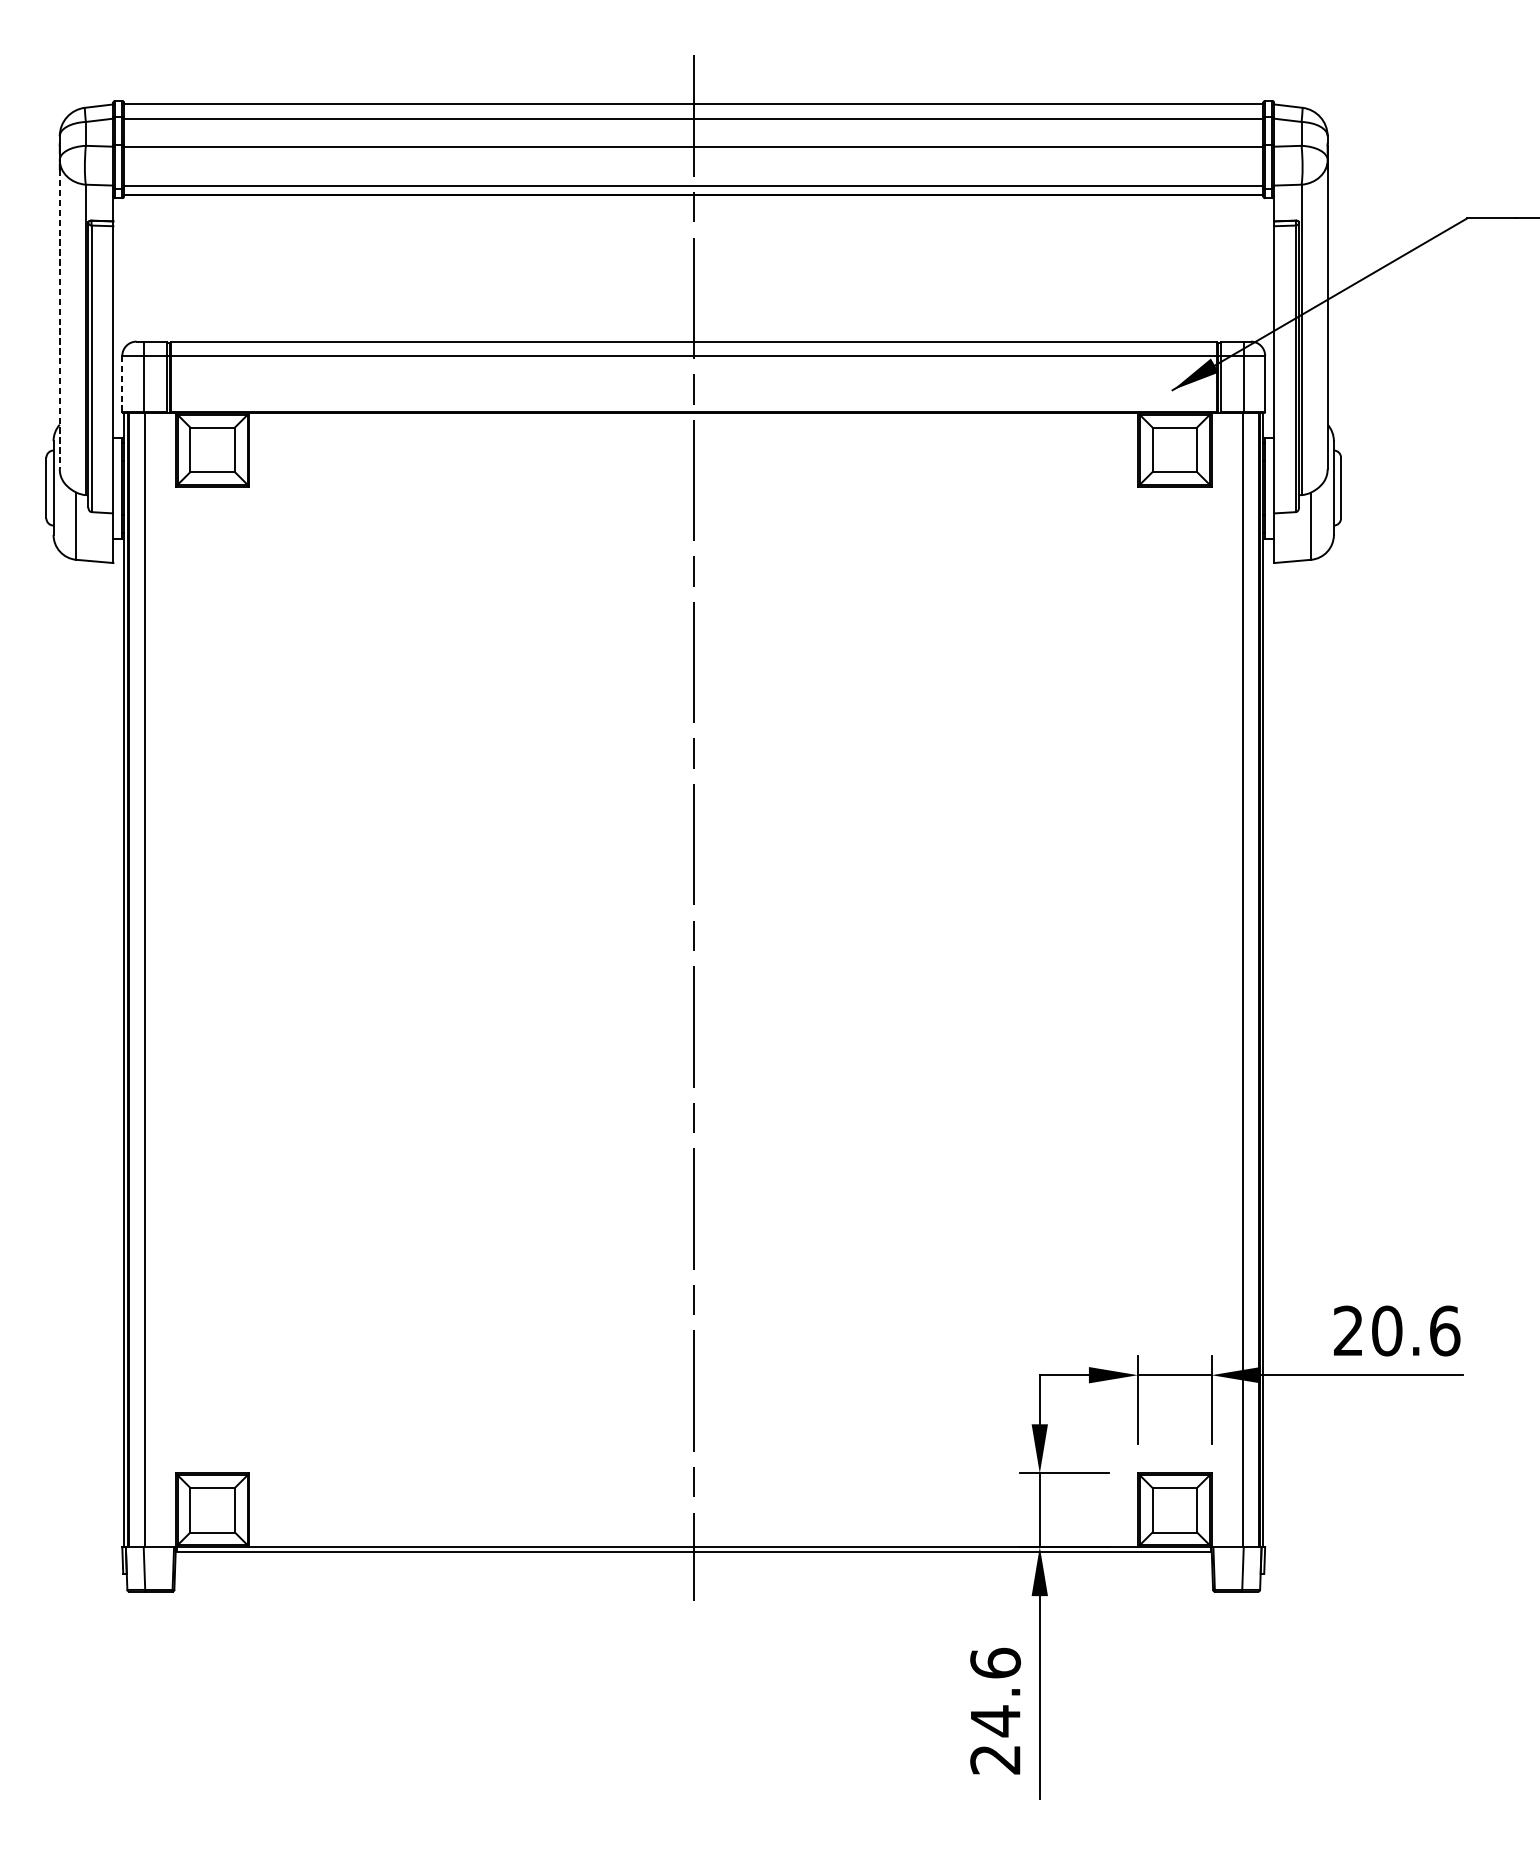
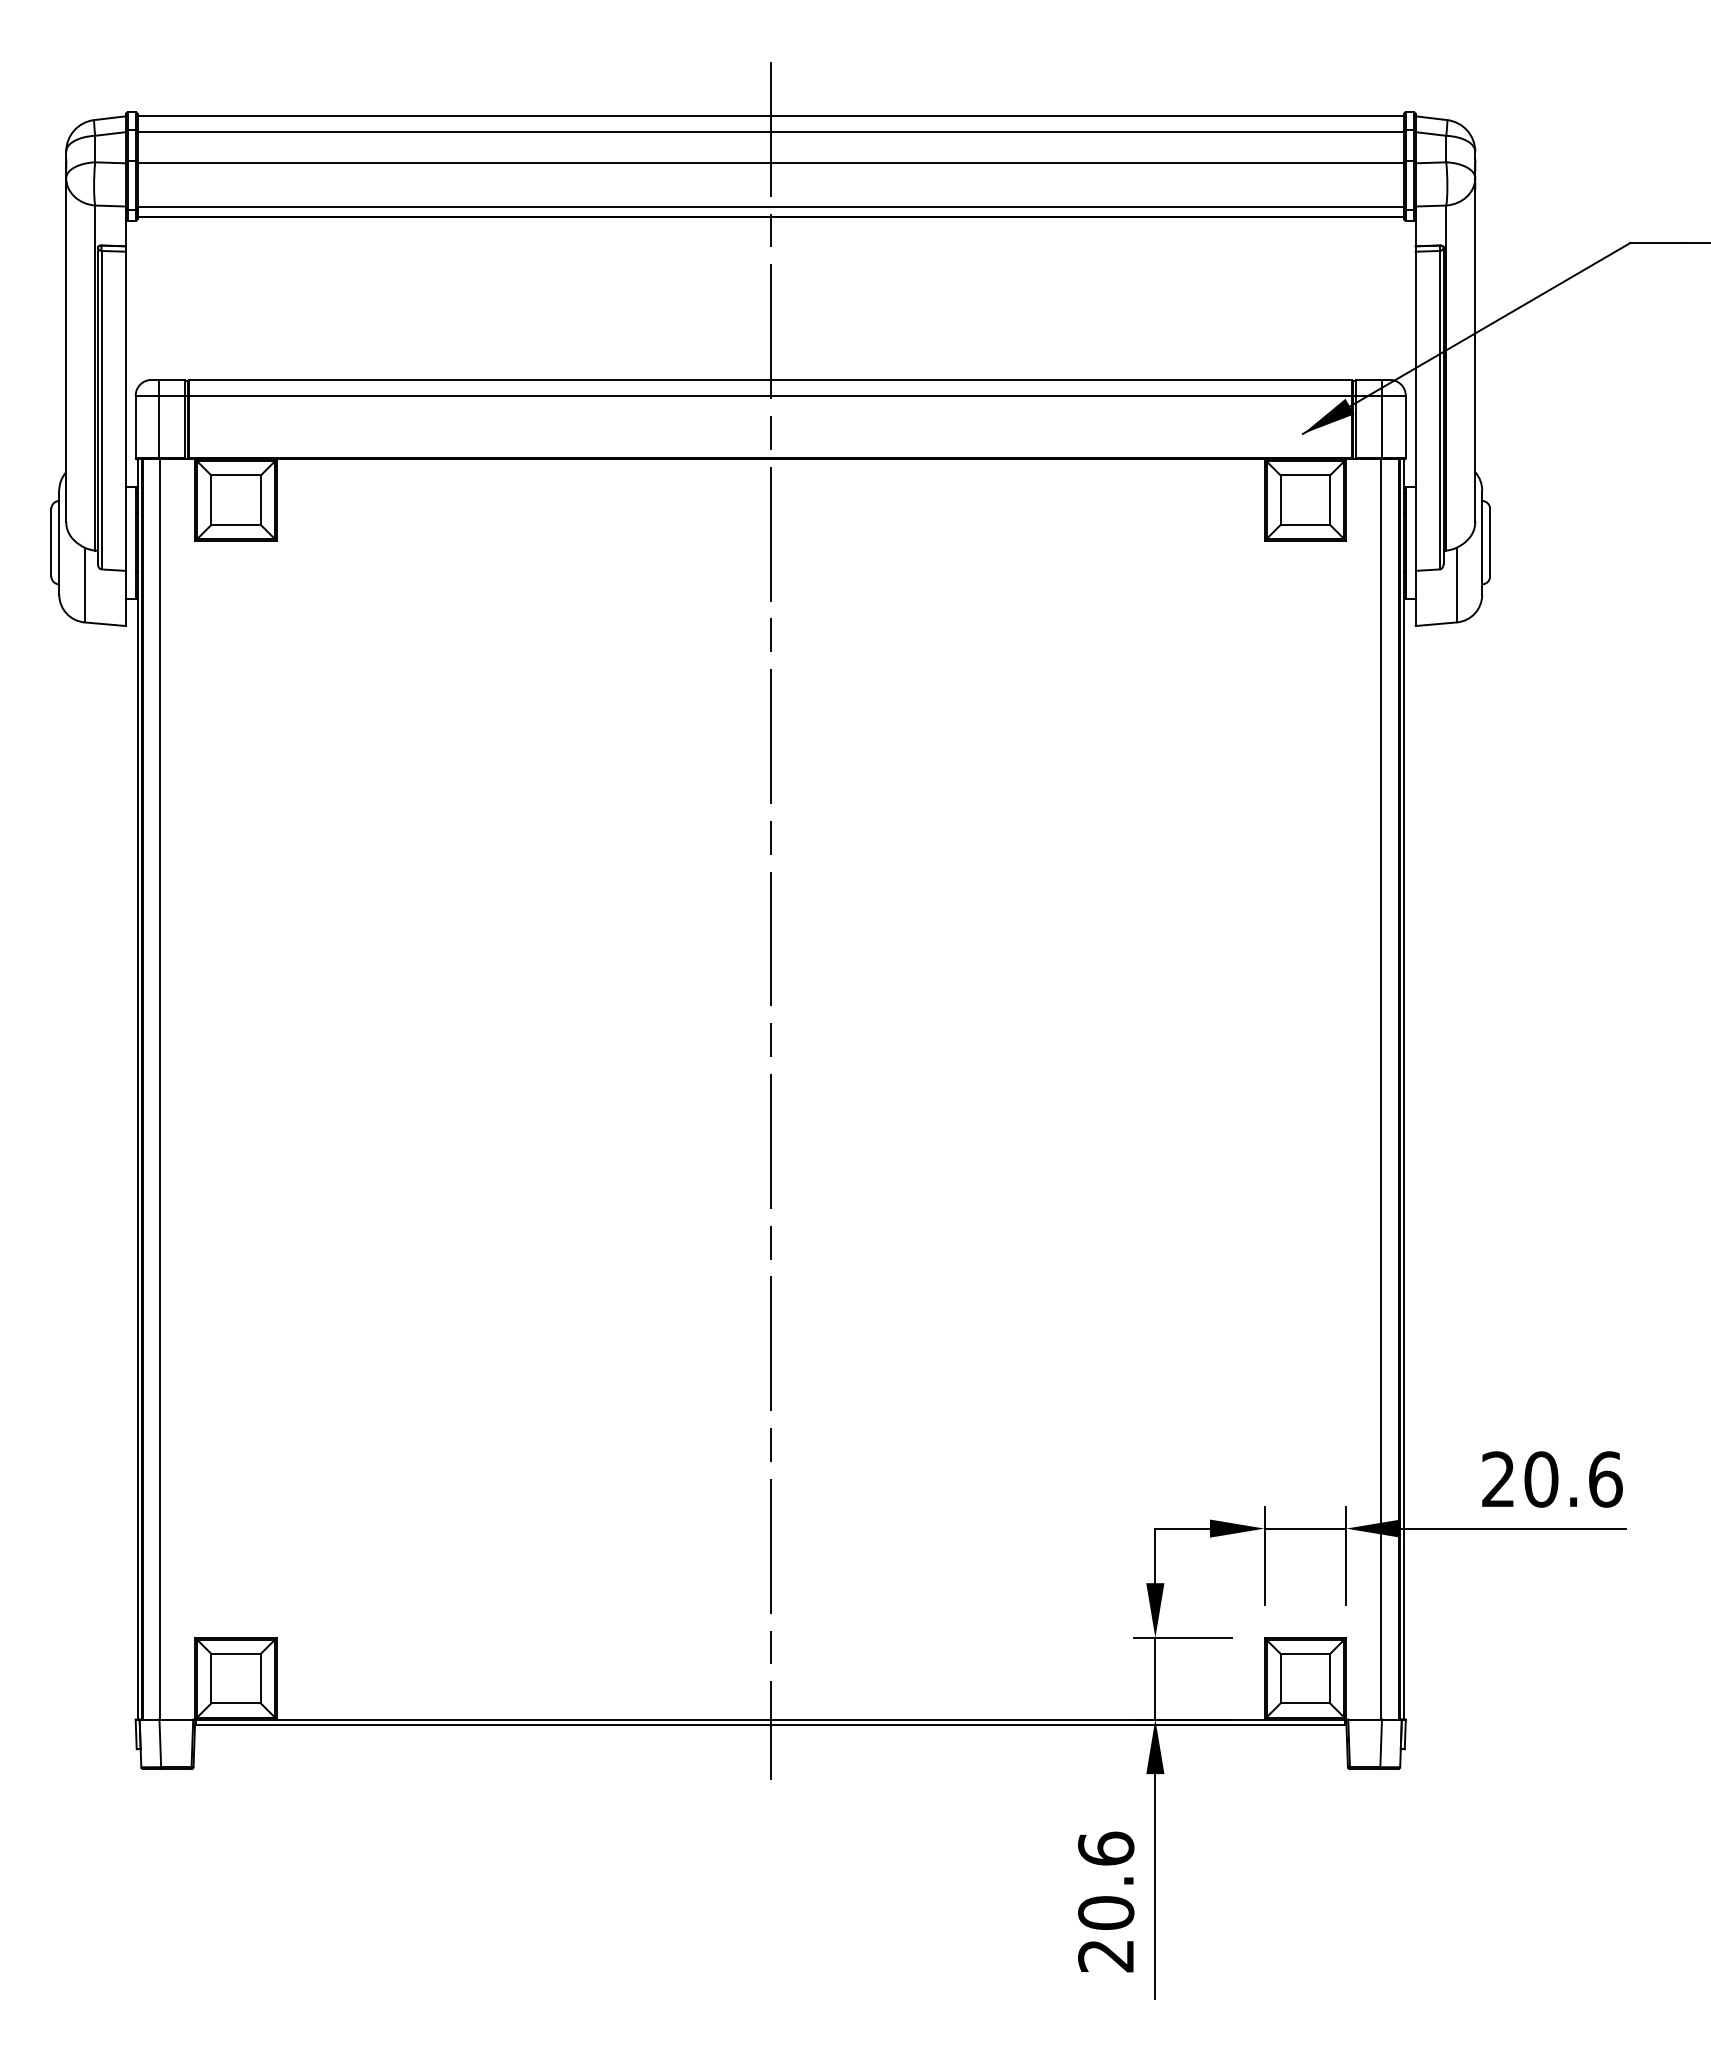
line: (60, 319) -> (66, 355), dashed -> solid
line: (122, 384) -> (135, 427), dashed -> solid
text: (995, 1721) -> (1106, 1913), 24.6 -> 20.6

